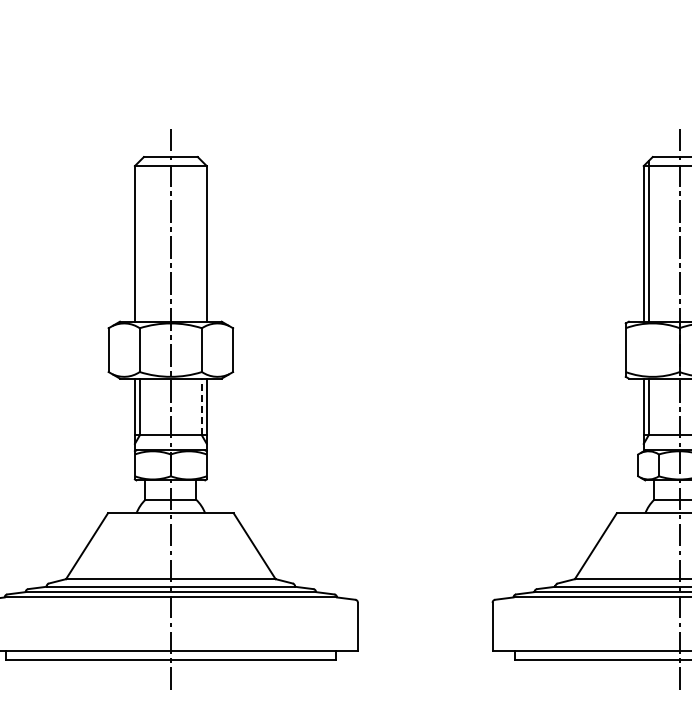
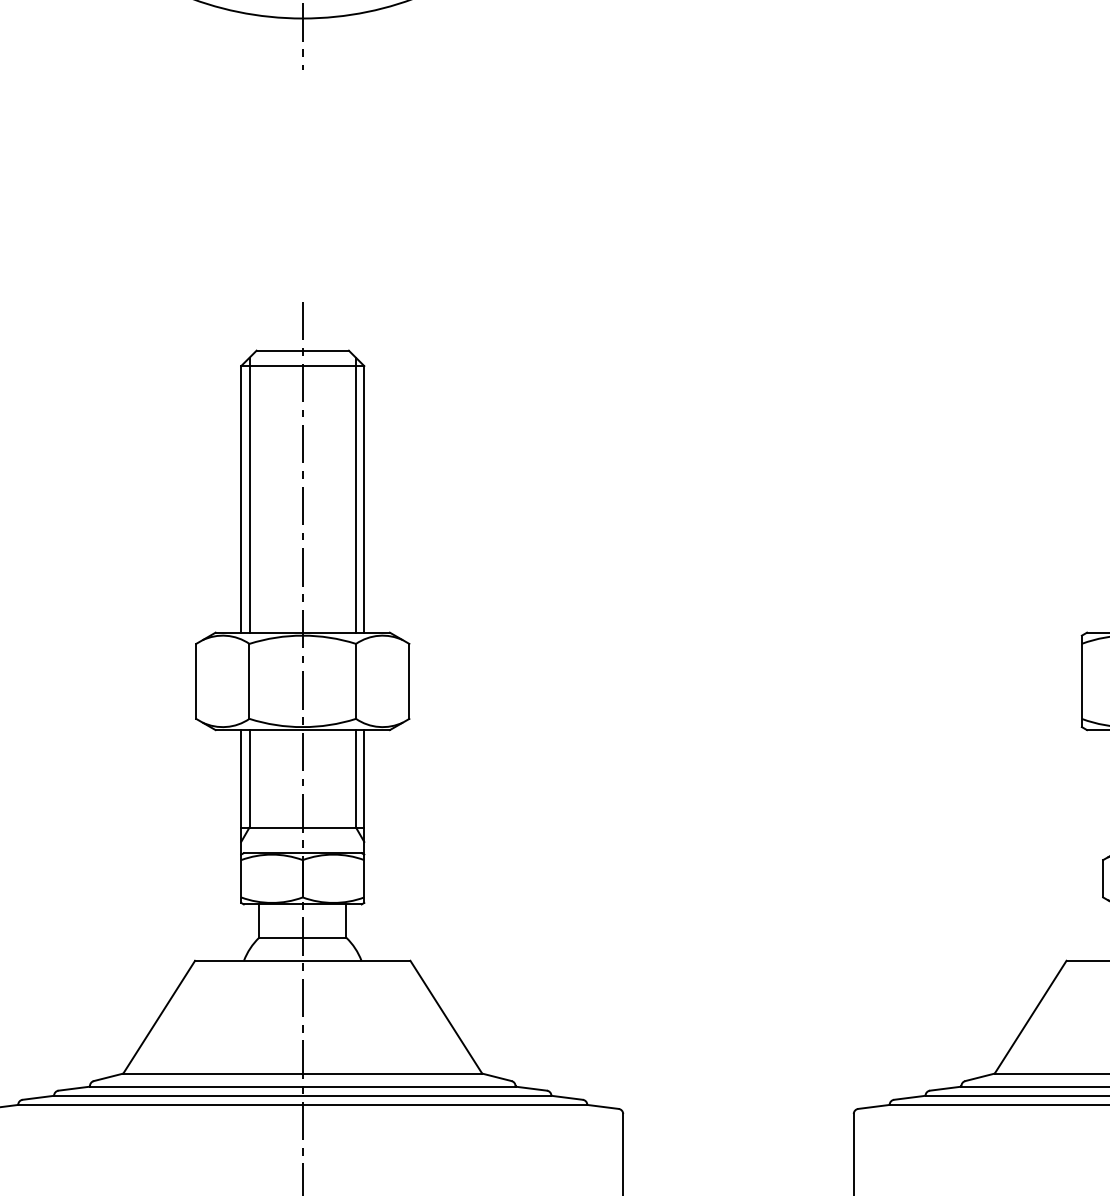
line: (139, 241) -> (249, 495), added
line: (201, 241) -> (355, 495), added
line: (201, 406) -> (355, 777), dashed -> solid

